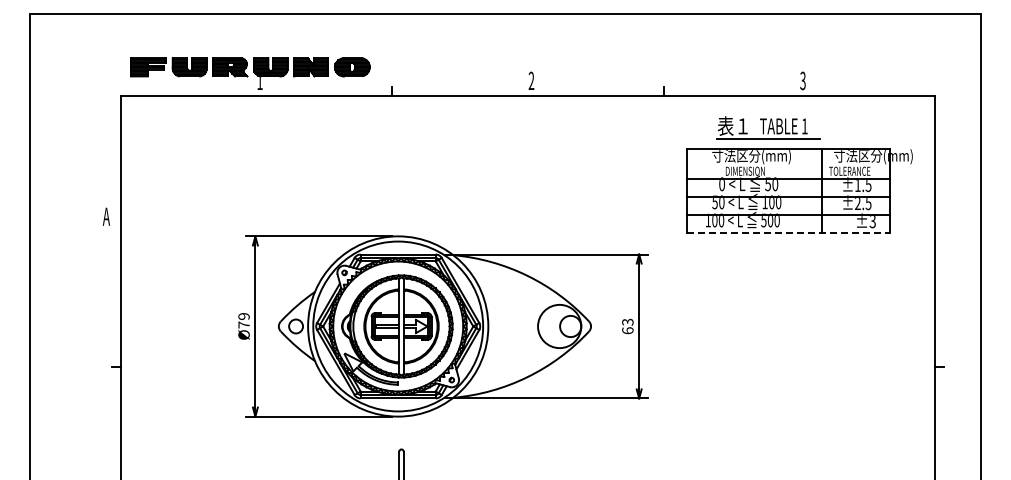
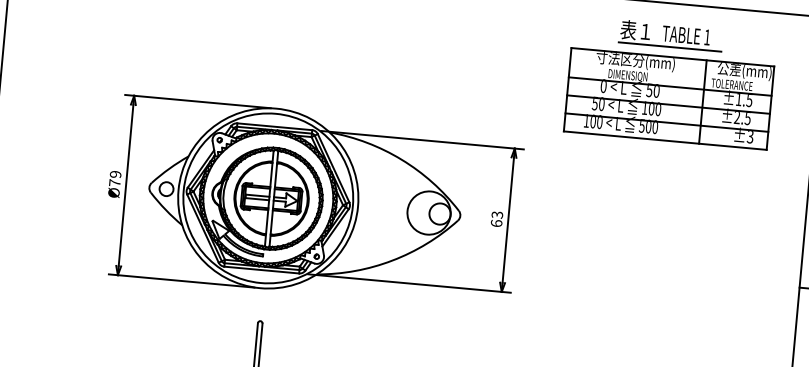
part: (768, 127) -> (671, 35), moved
text: (873, 156) -> (757, 72), 寸法区分(mm) -> 公差(mm)
line: (788, 232) -> (665, 140), dashed -> solid

